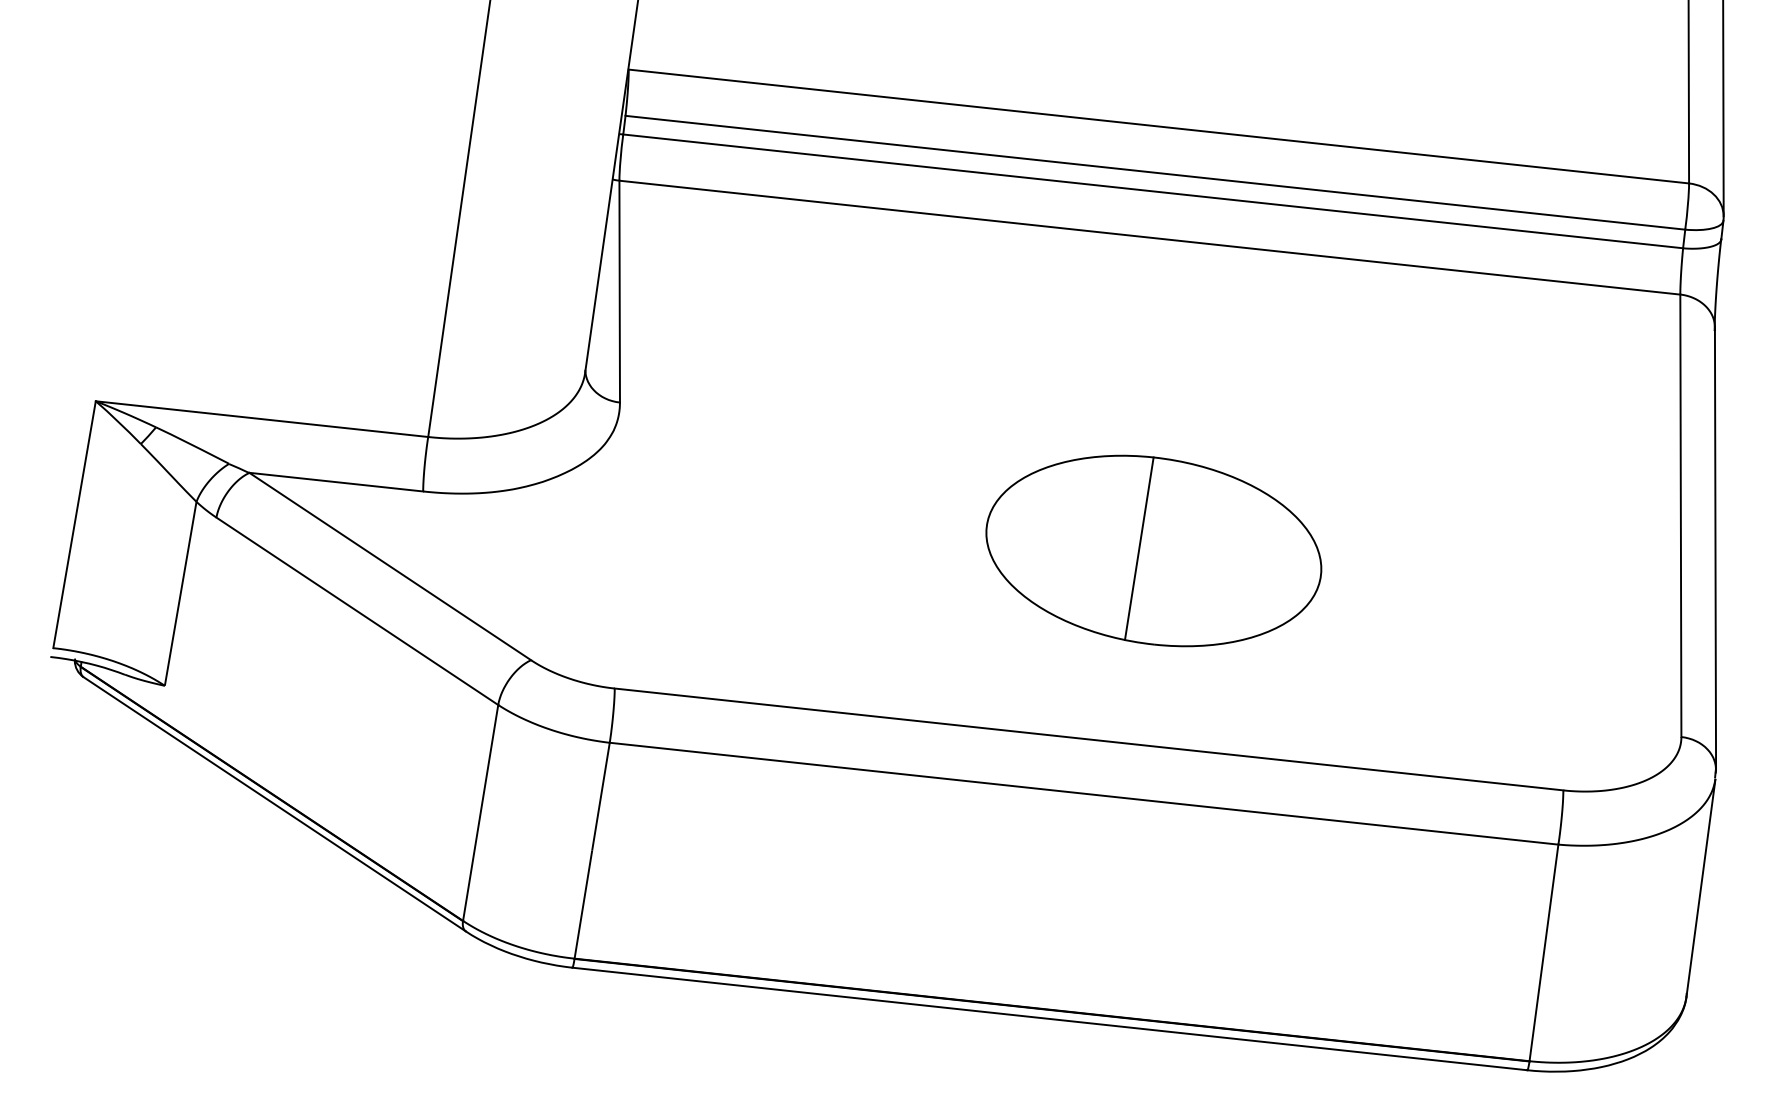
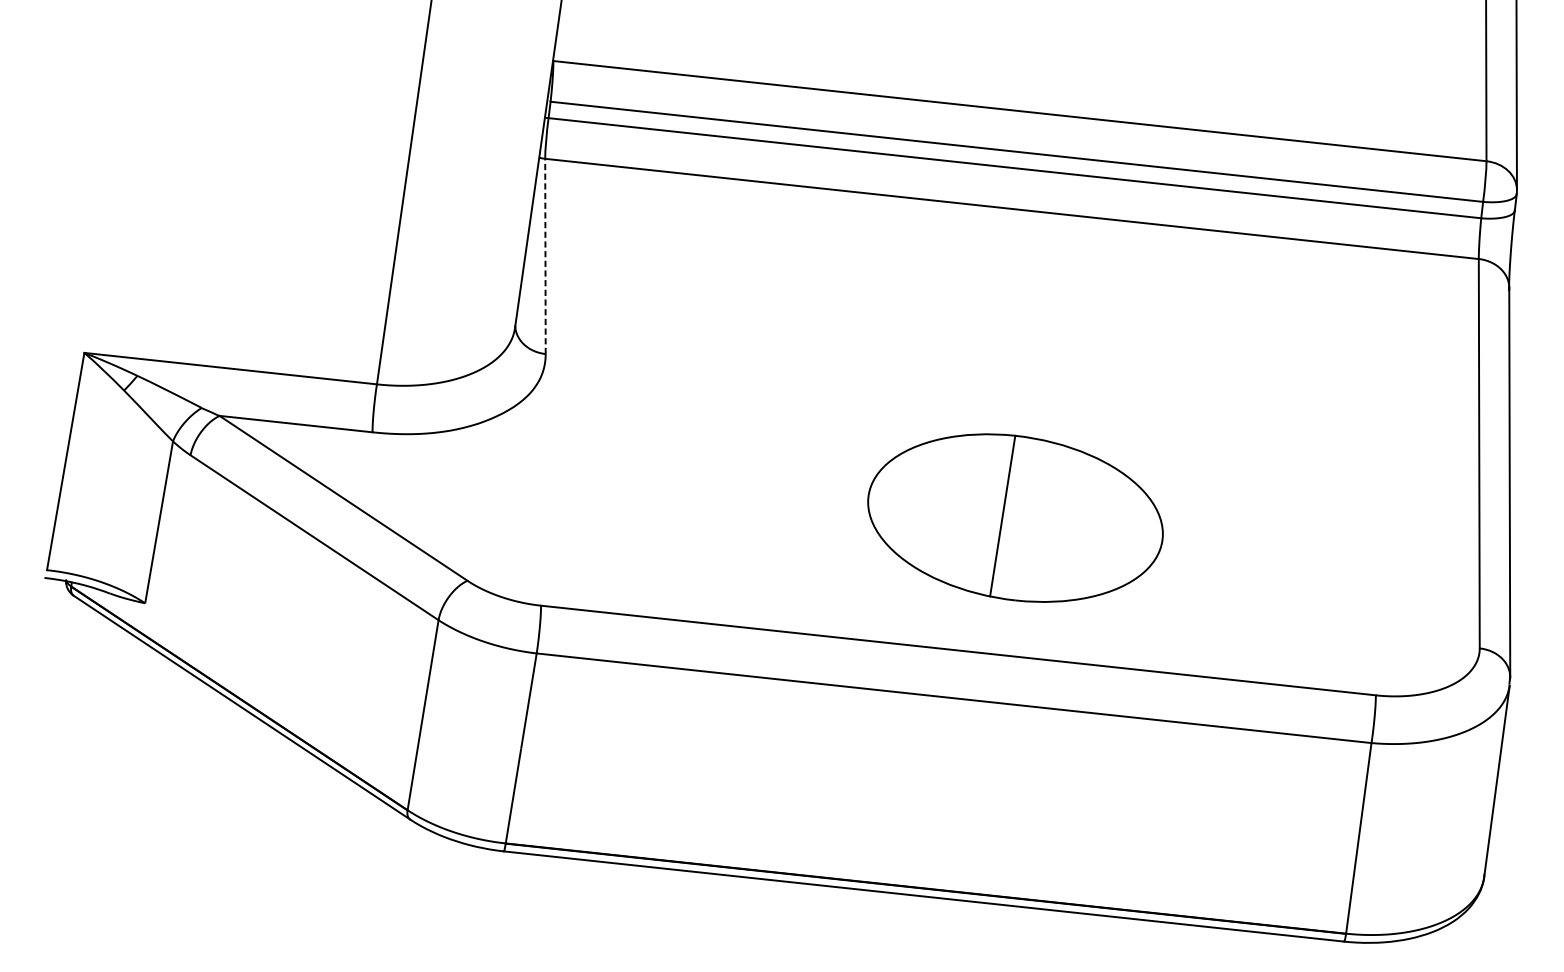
line: (619, 291) -> (545, 256), solid -> dashed
part: (1153, 550) -> (1015, 517), moved

